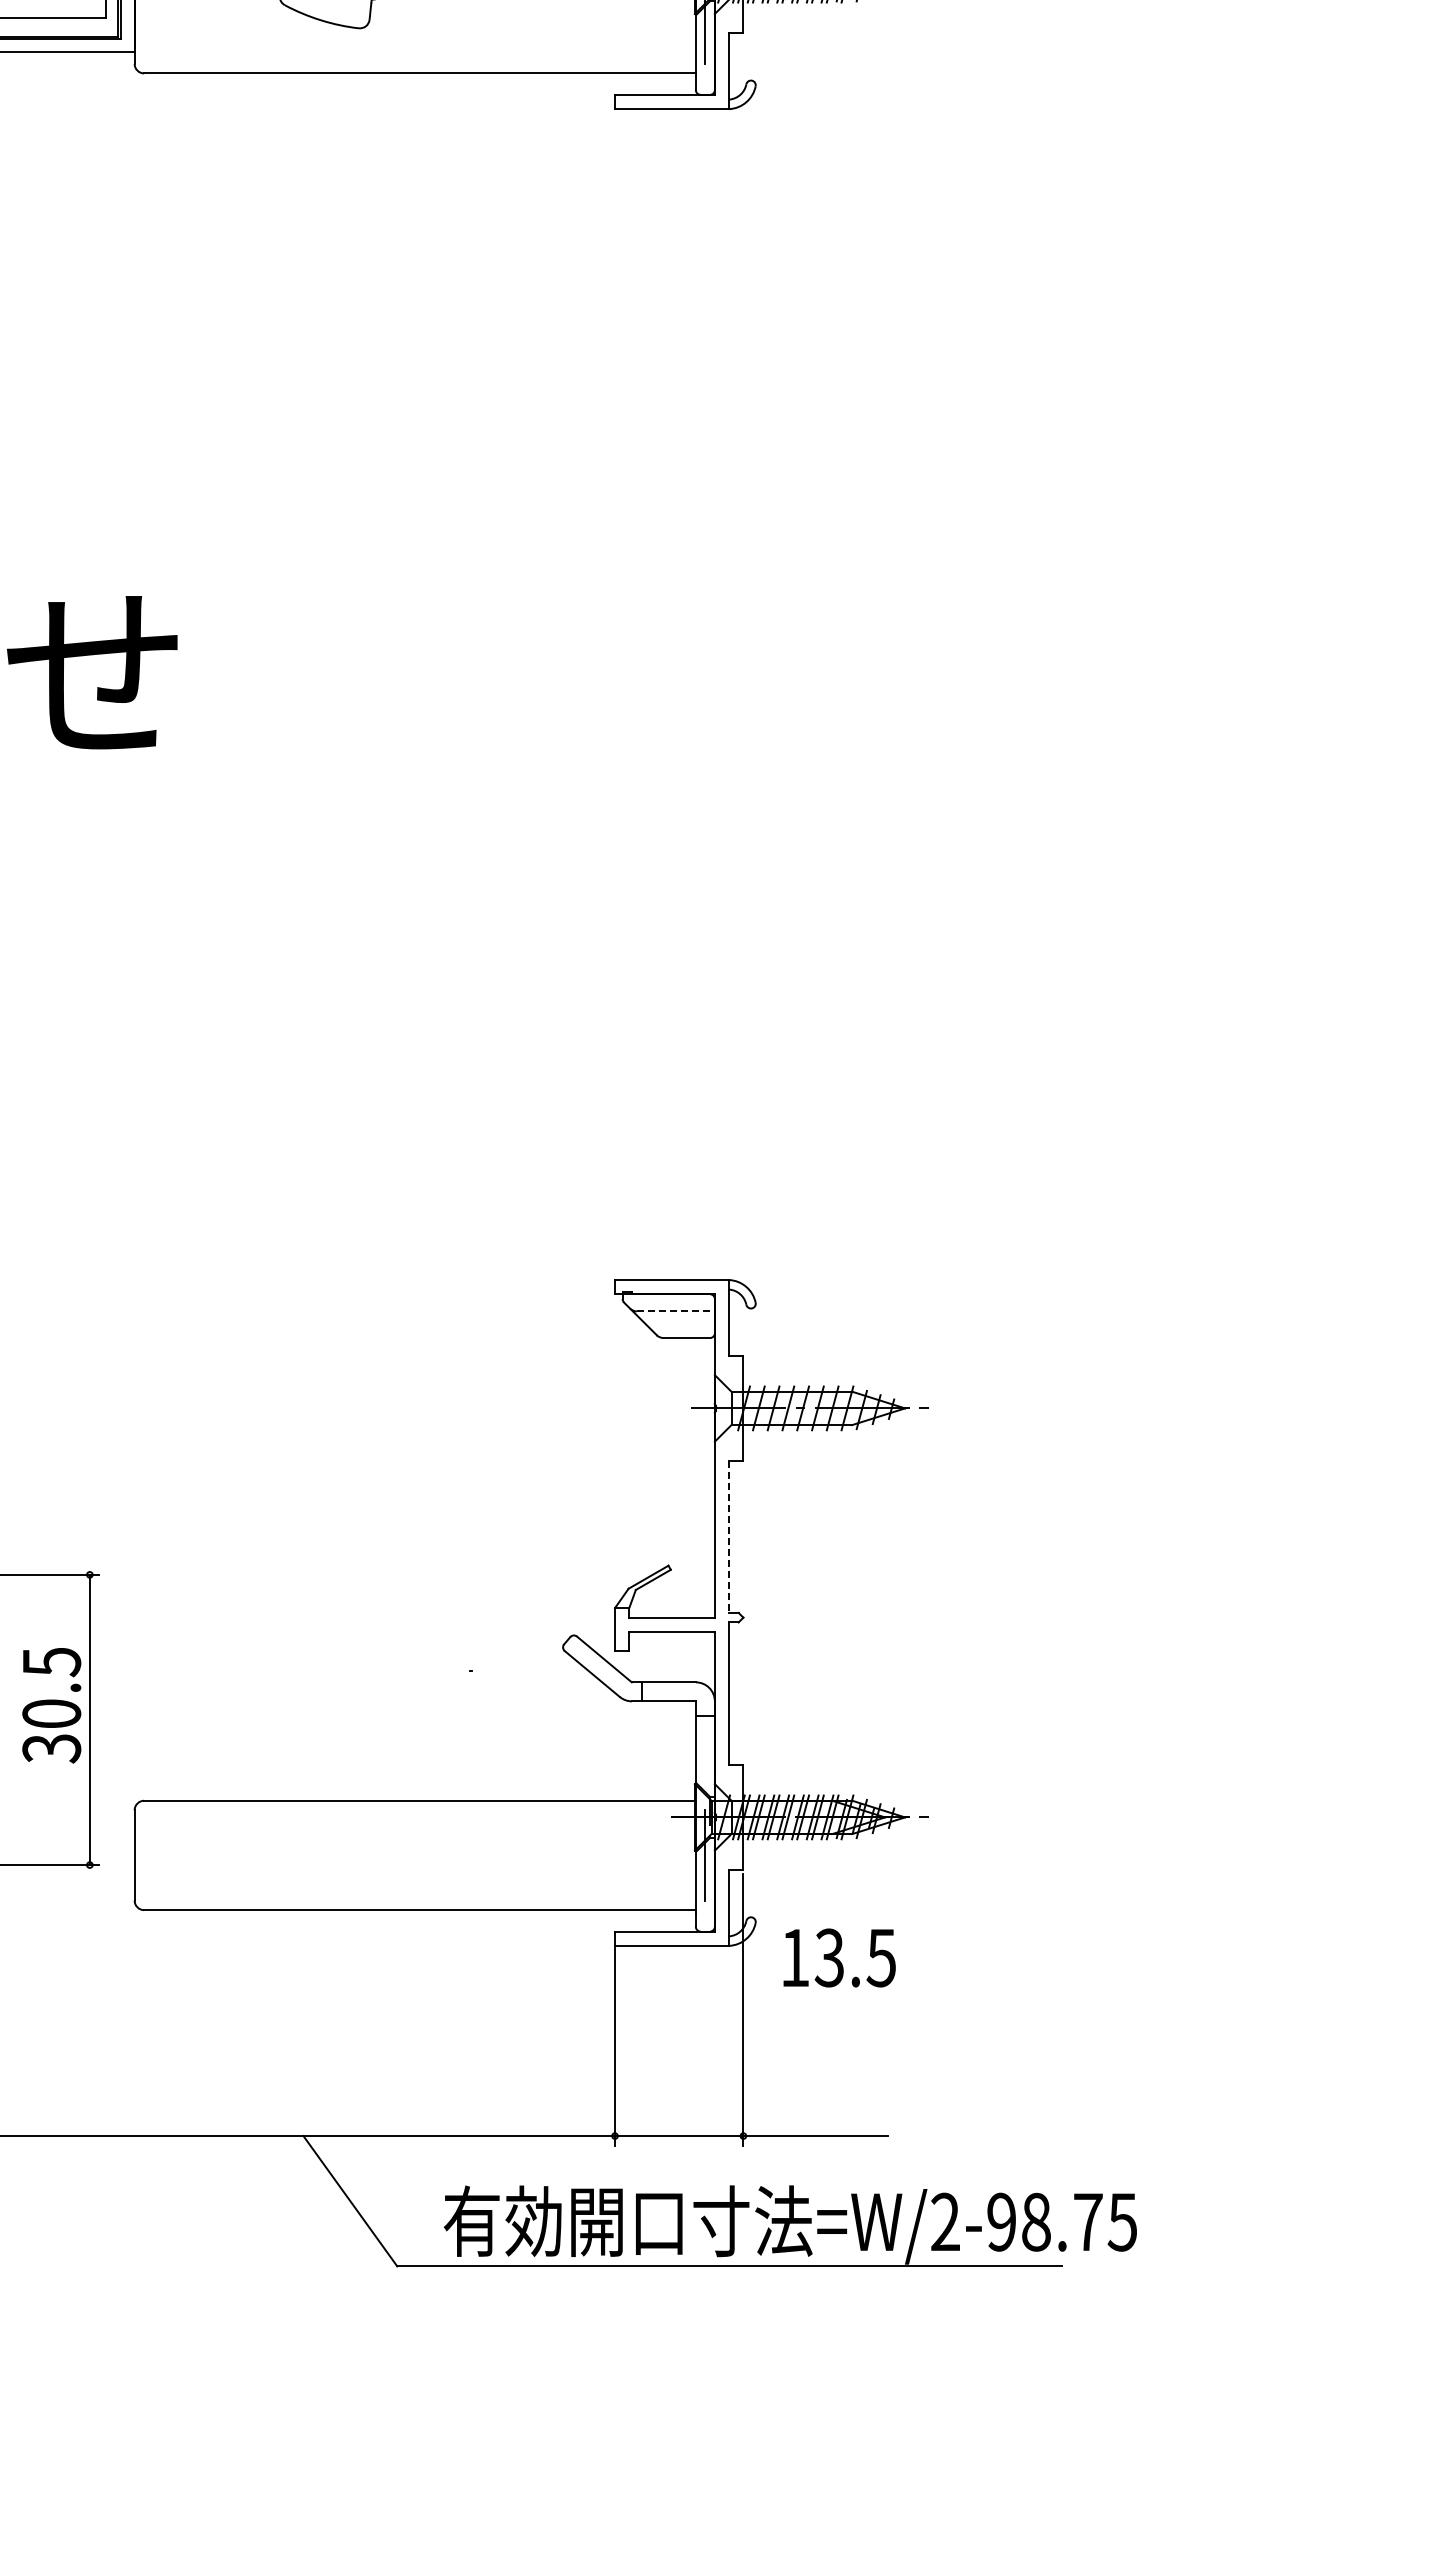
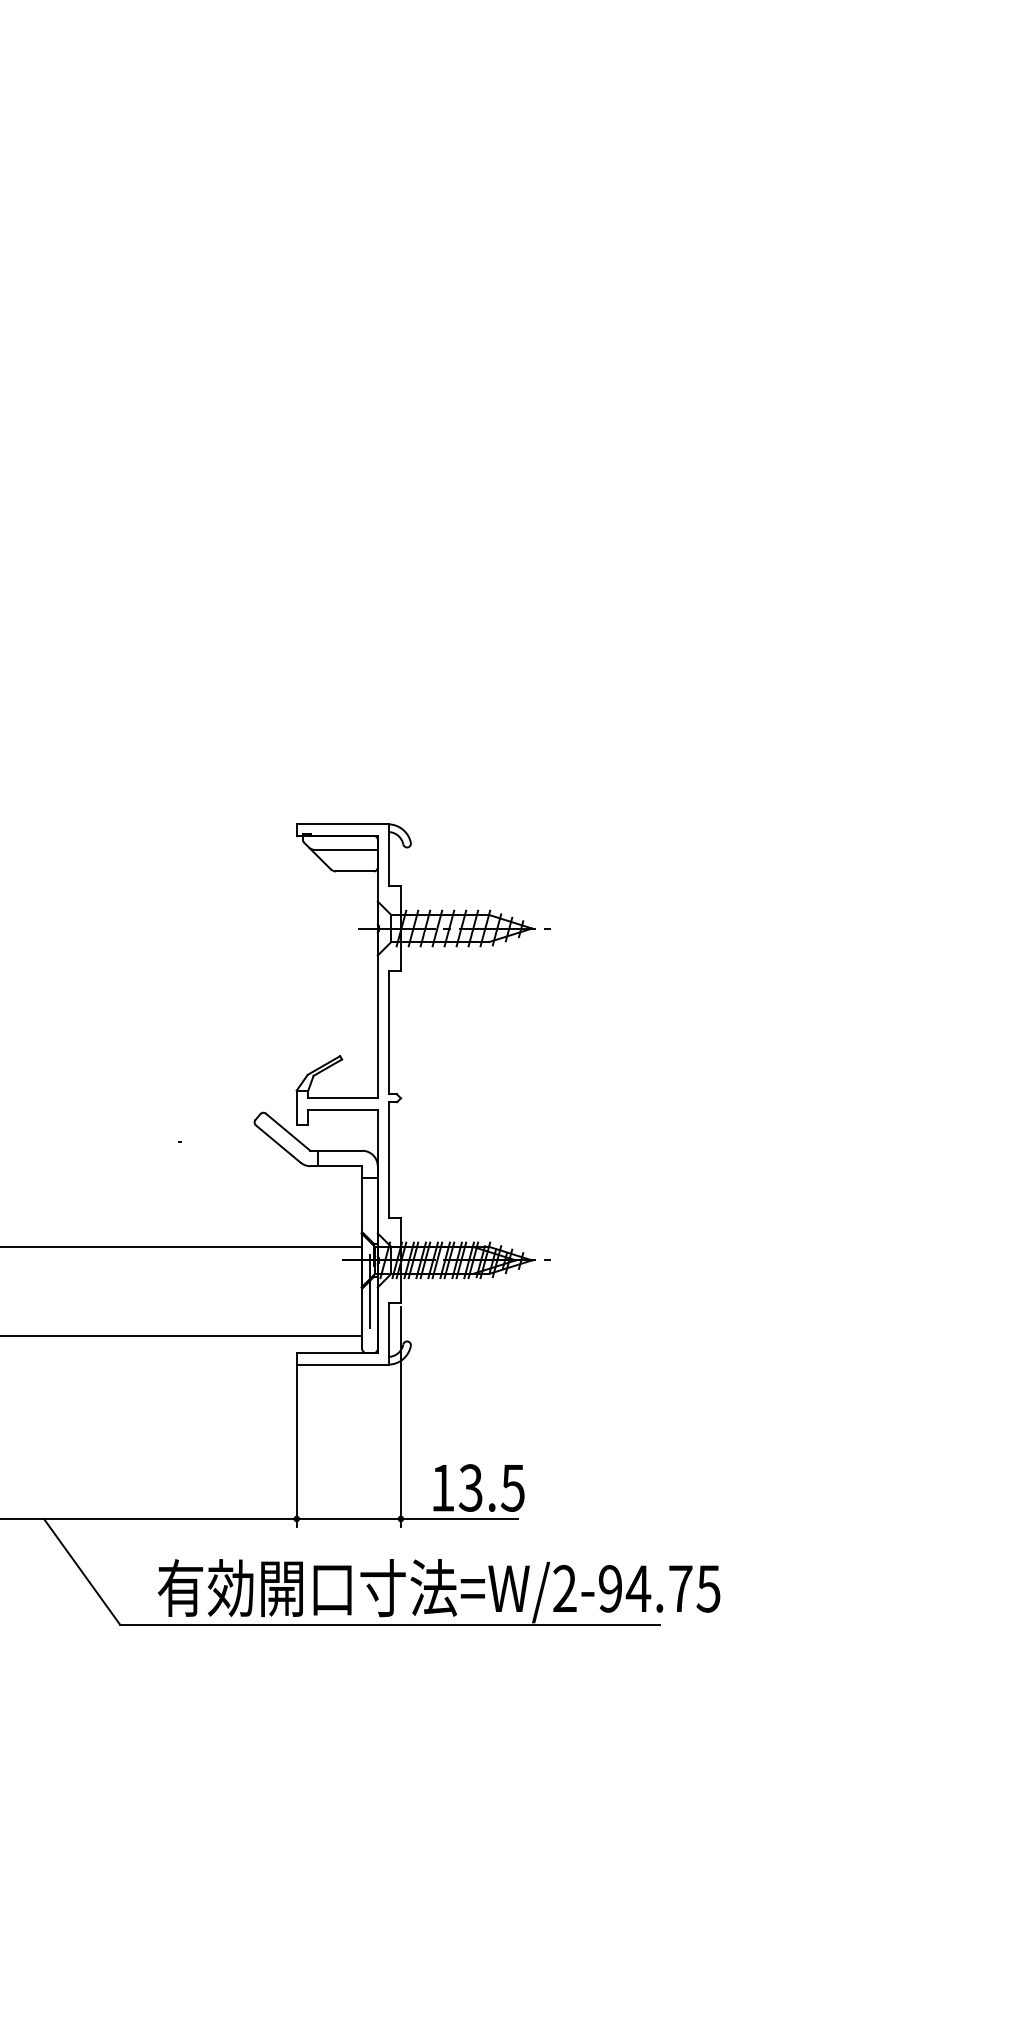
line: (675, 1311) -> (345, 849), dashed -> solid
line: (729, 1537) -> (389, 1033), dashed -> solid
text: (839, 1957) -> (478, 1487), moved
text: (1035, 2221) -> (637, 1588), =W/2-98.75 -> =W/2-94.75

